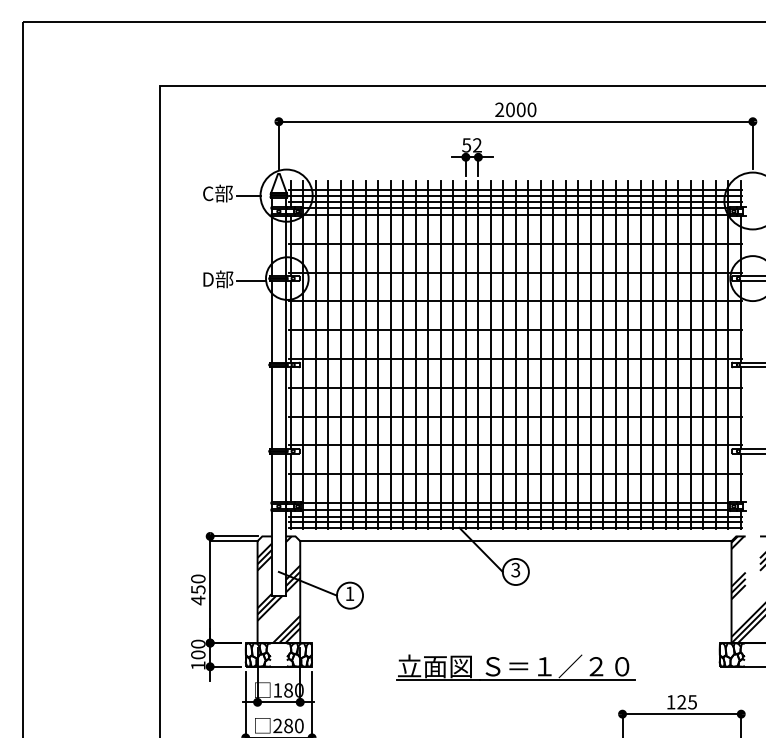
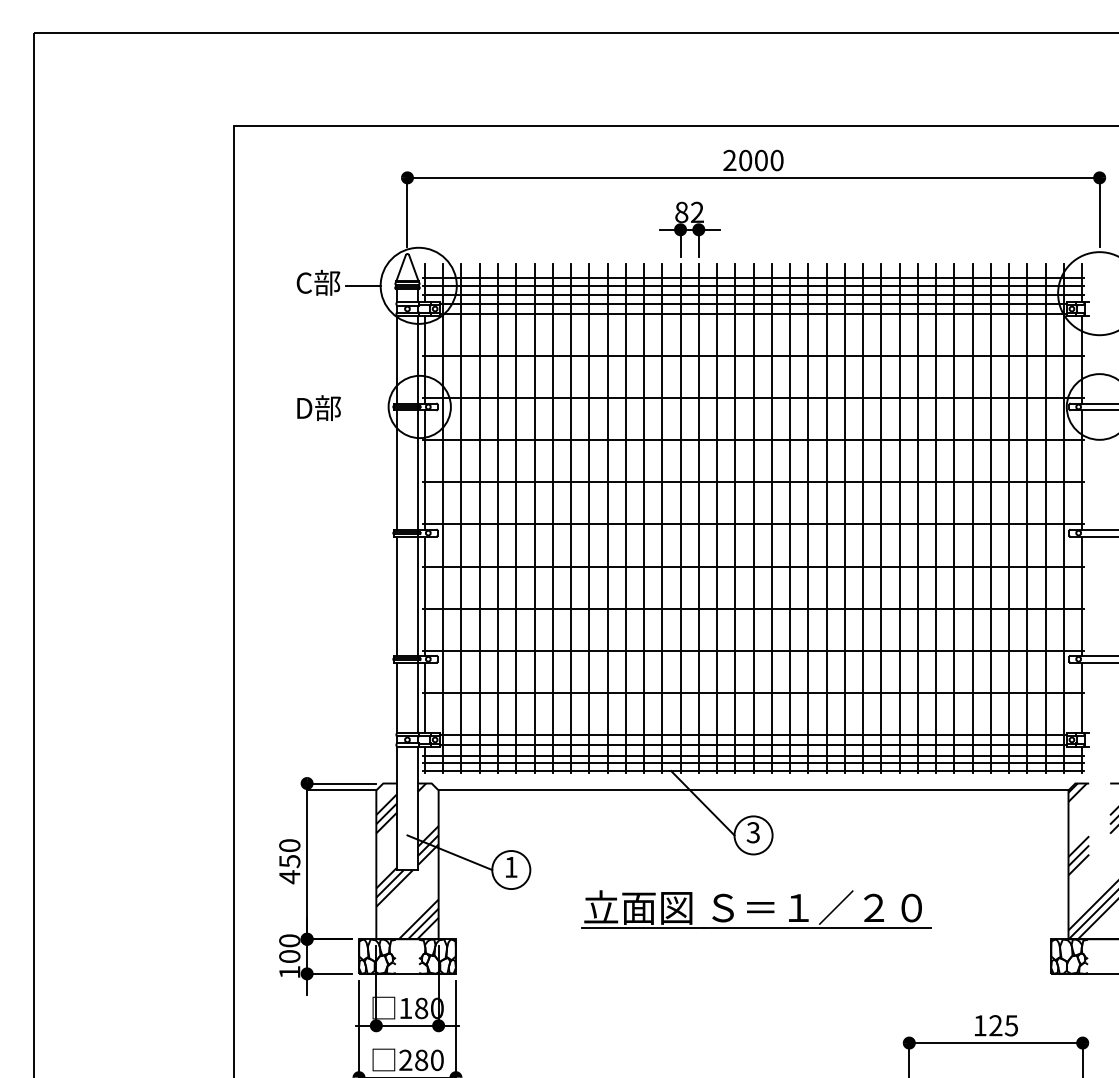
text: (466, 145) -> (681, 212), 52 -> 82
line: (251, 281) -> (367, 411), removed
part: (515, 667) -> (755, 909), moved

